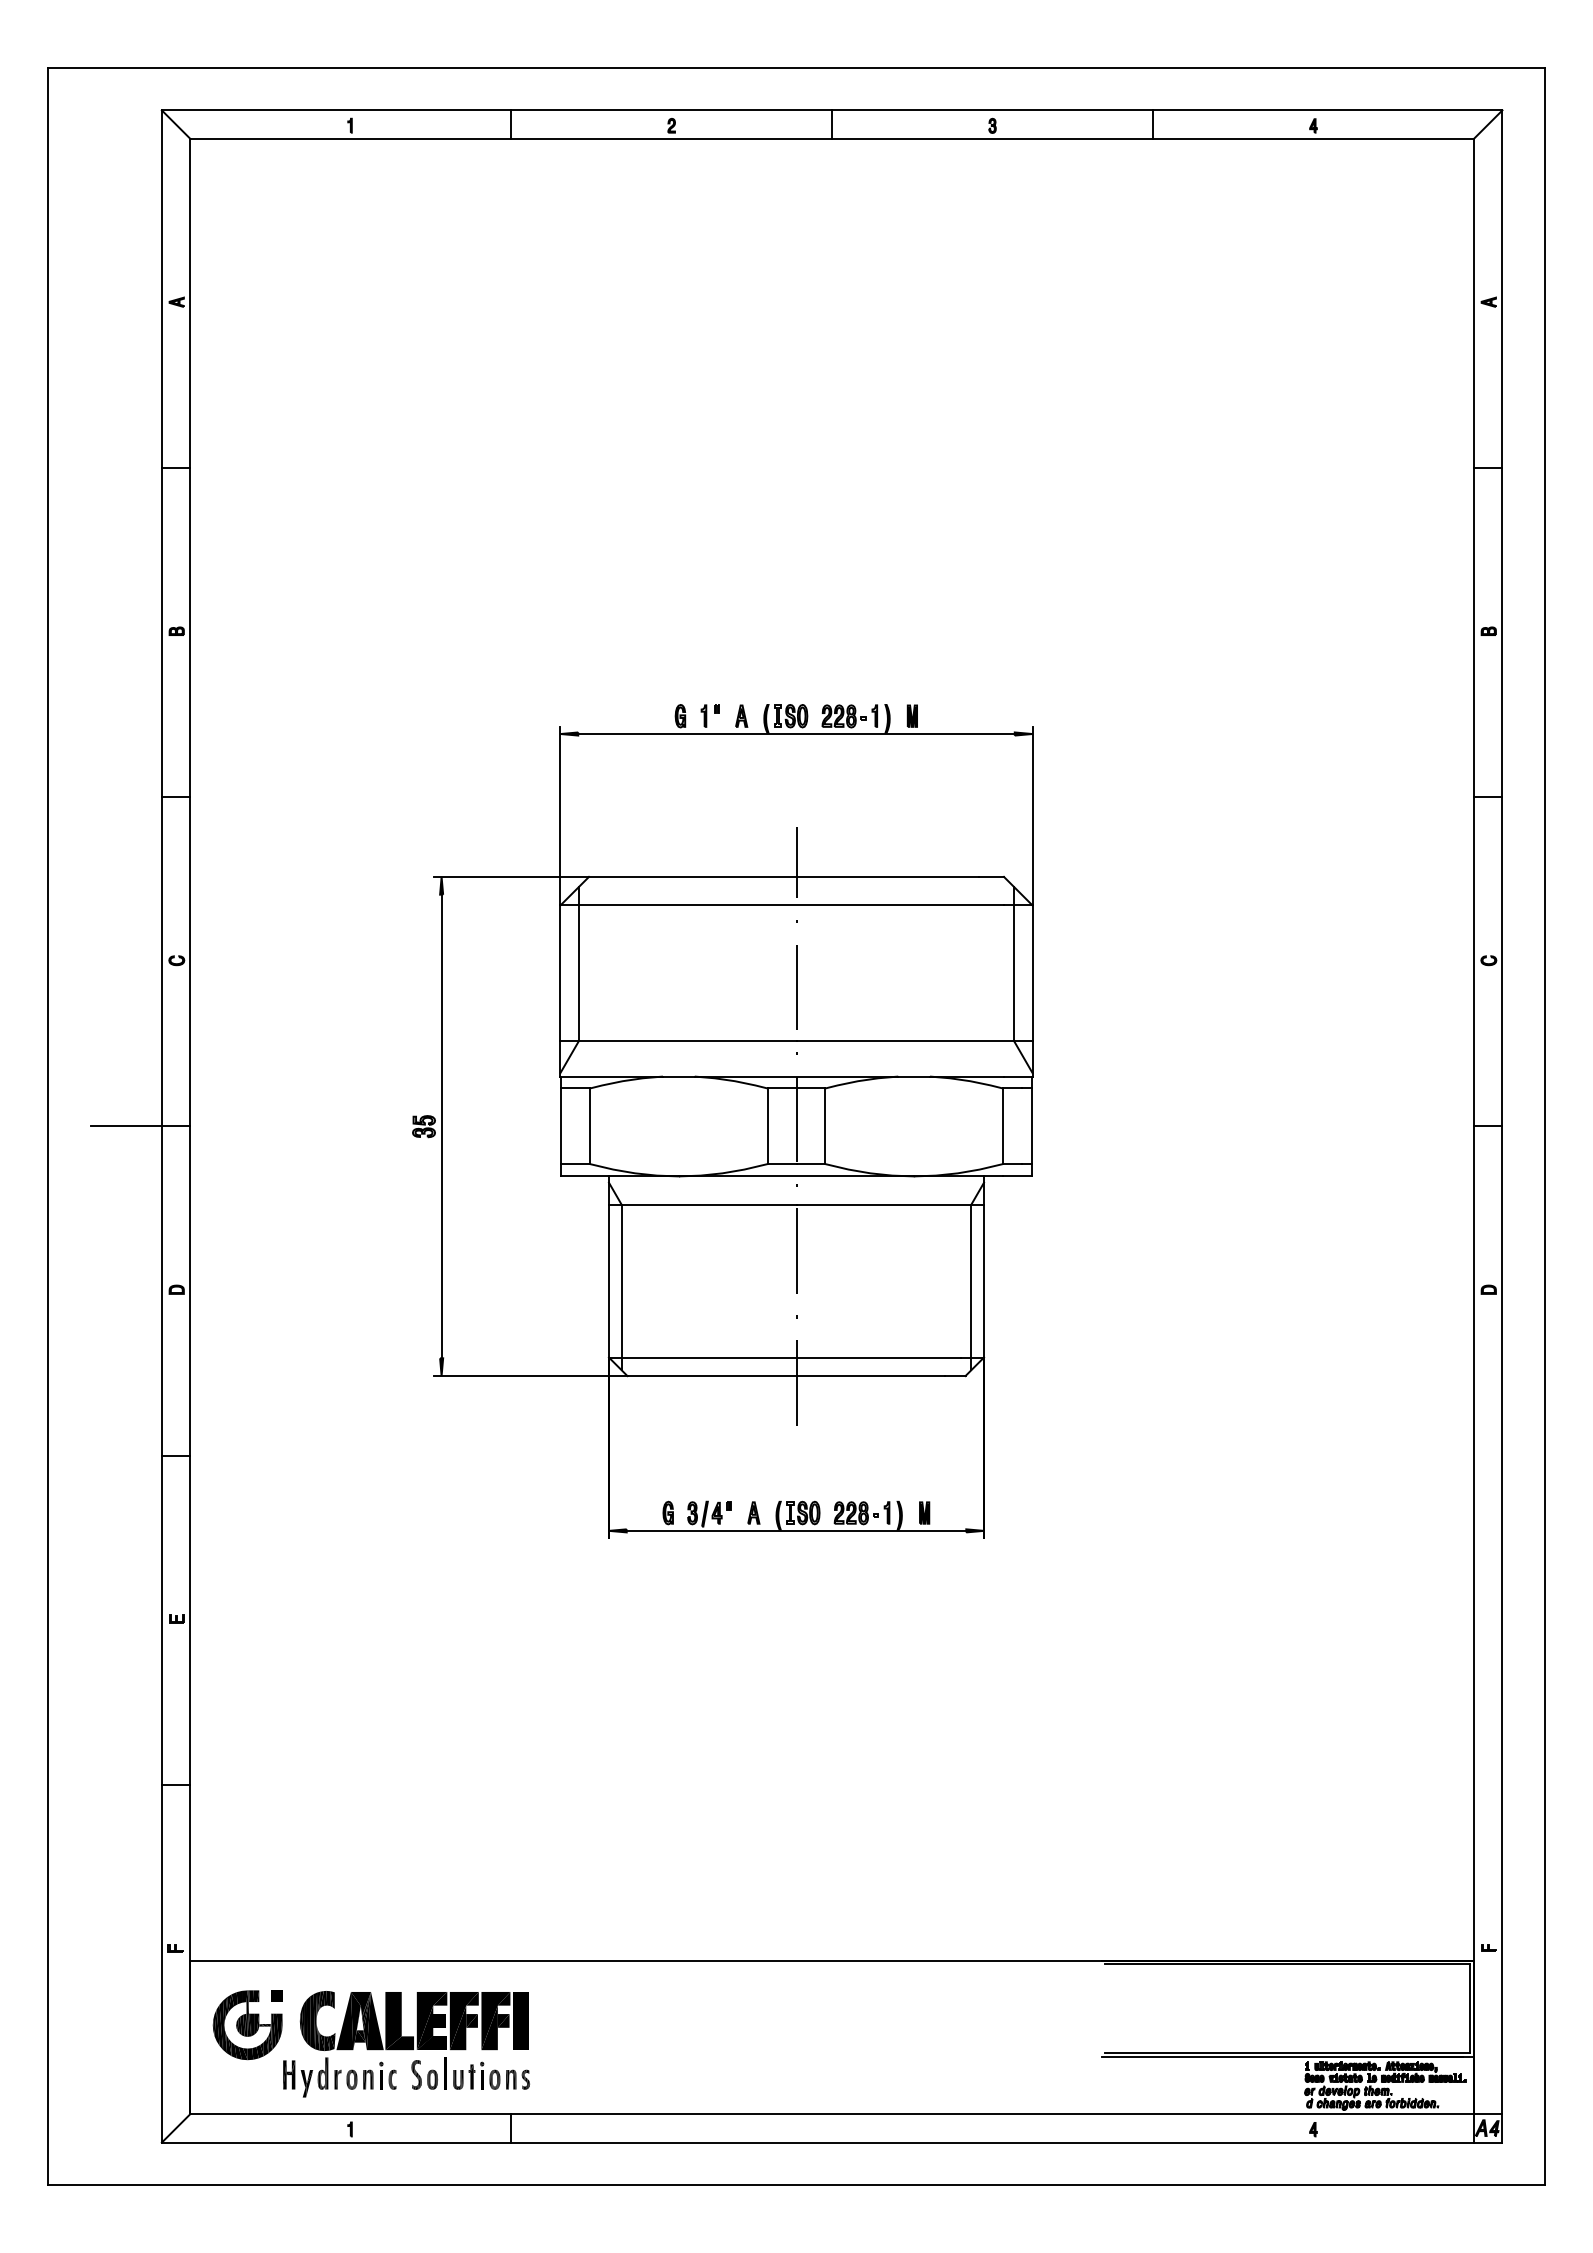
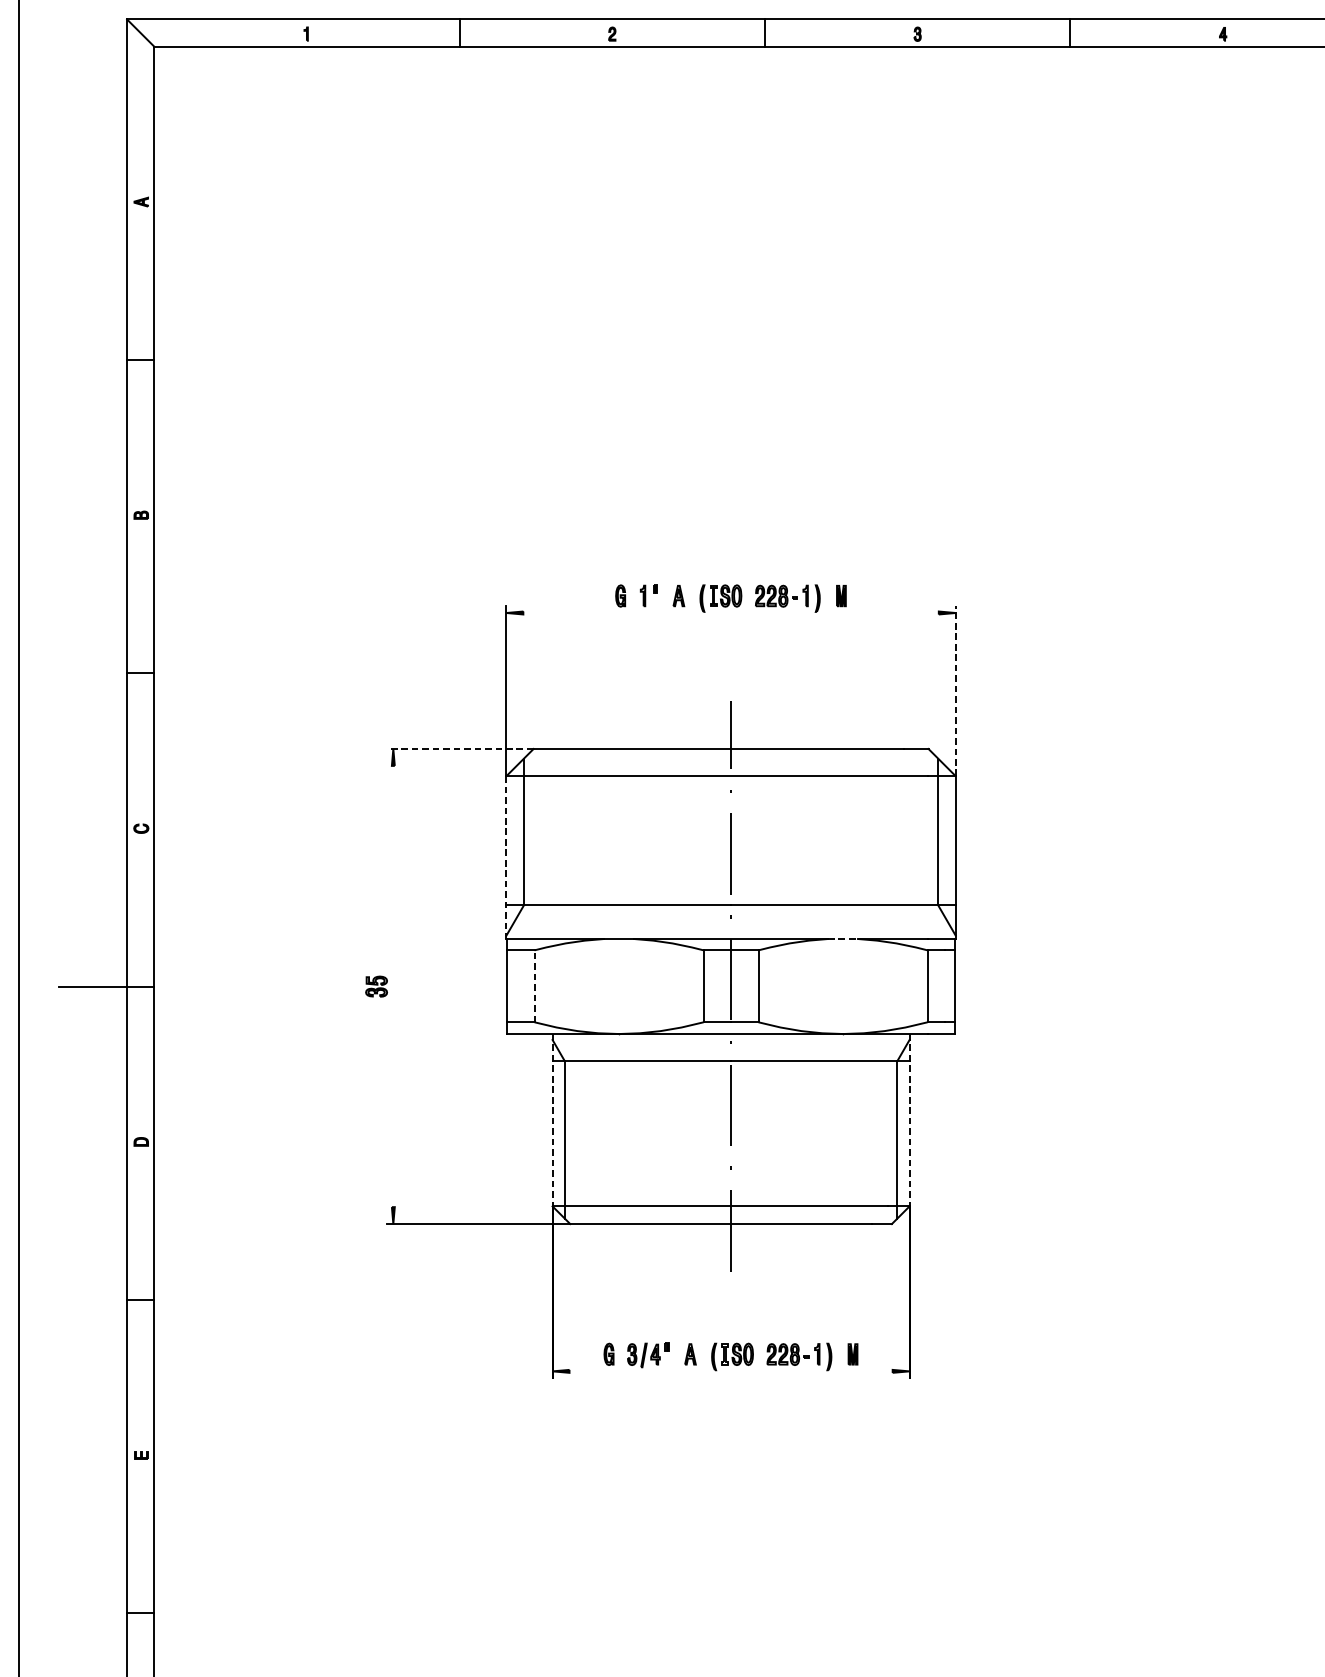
line: (796, 734) -> (731, 613), removed
line: (1032, 815) -> (955, 690), solid -> dashed
line: (511, 876) -> (459, 748), solid -> dashed
line: (560, 991) -> (506, 858), solid -> dashed
line: (914, 1076) -> (843, 938), solid -> dashed
line: (441, 1126) -> (393, 986), removed
line: (589, 1126) -> (534, 986), solid -> dashed
line: (608, 1266) -> (552, 1119), solid -> dashed
line: (984, 1266) -> (910, 1119), solid -> dashed
line: (796, 1530) -> (731, 1371), removed

